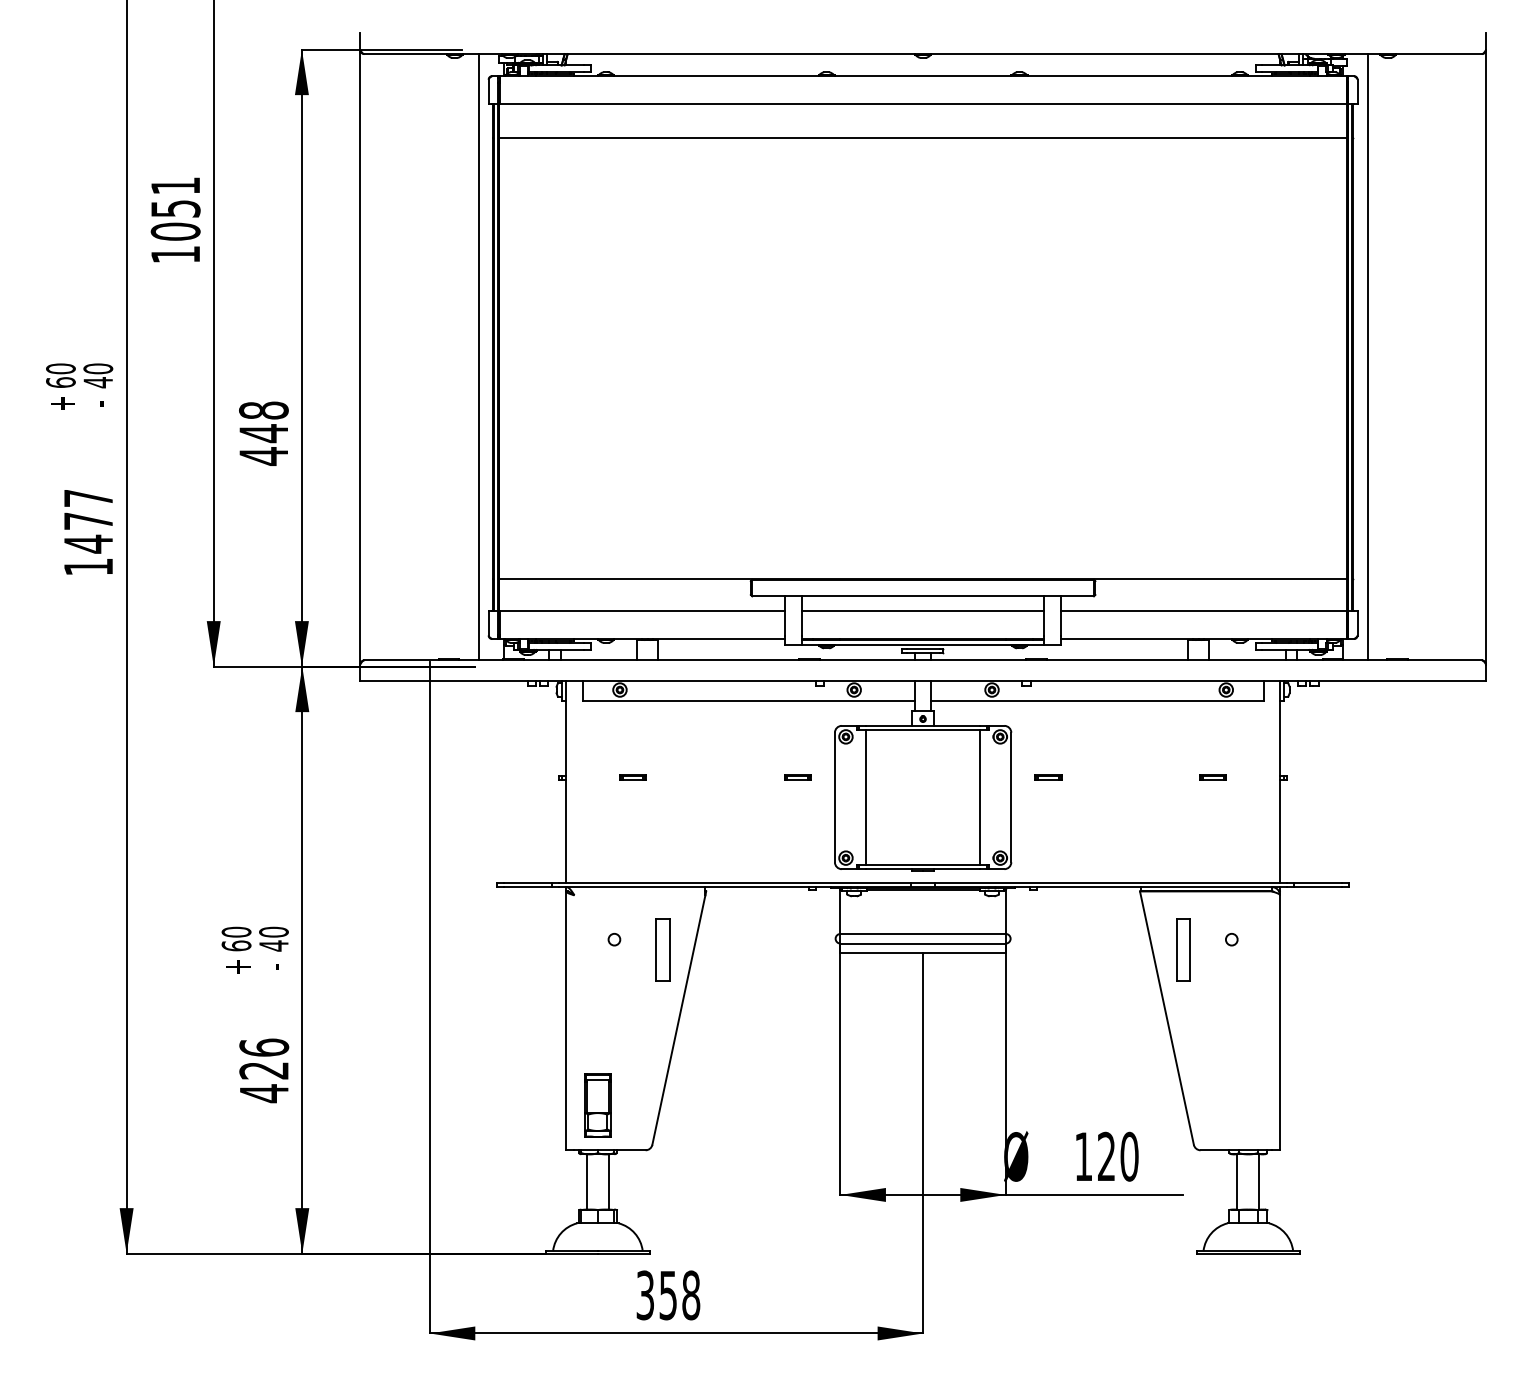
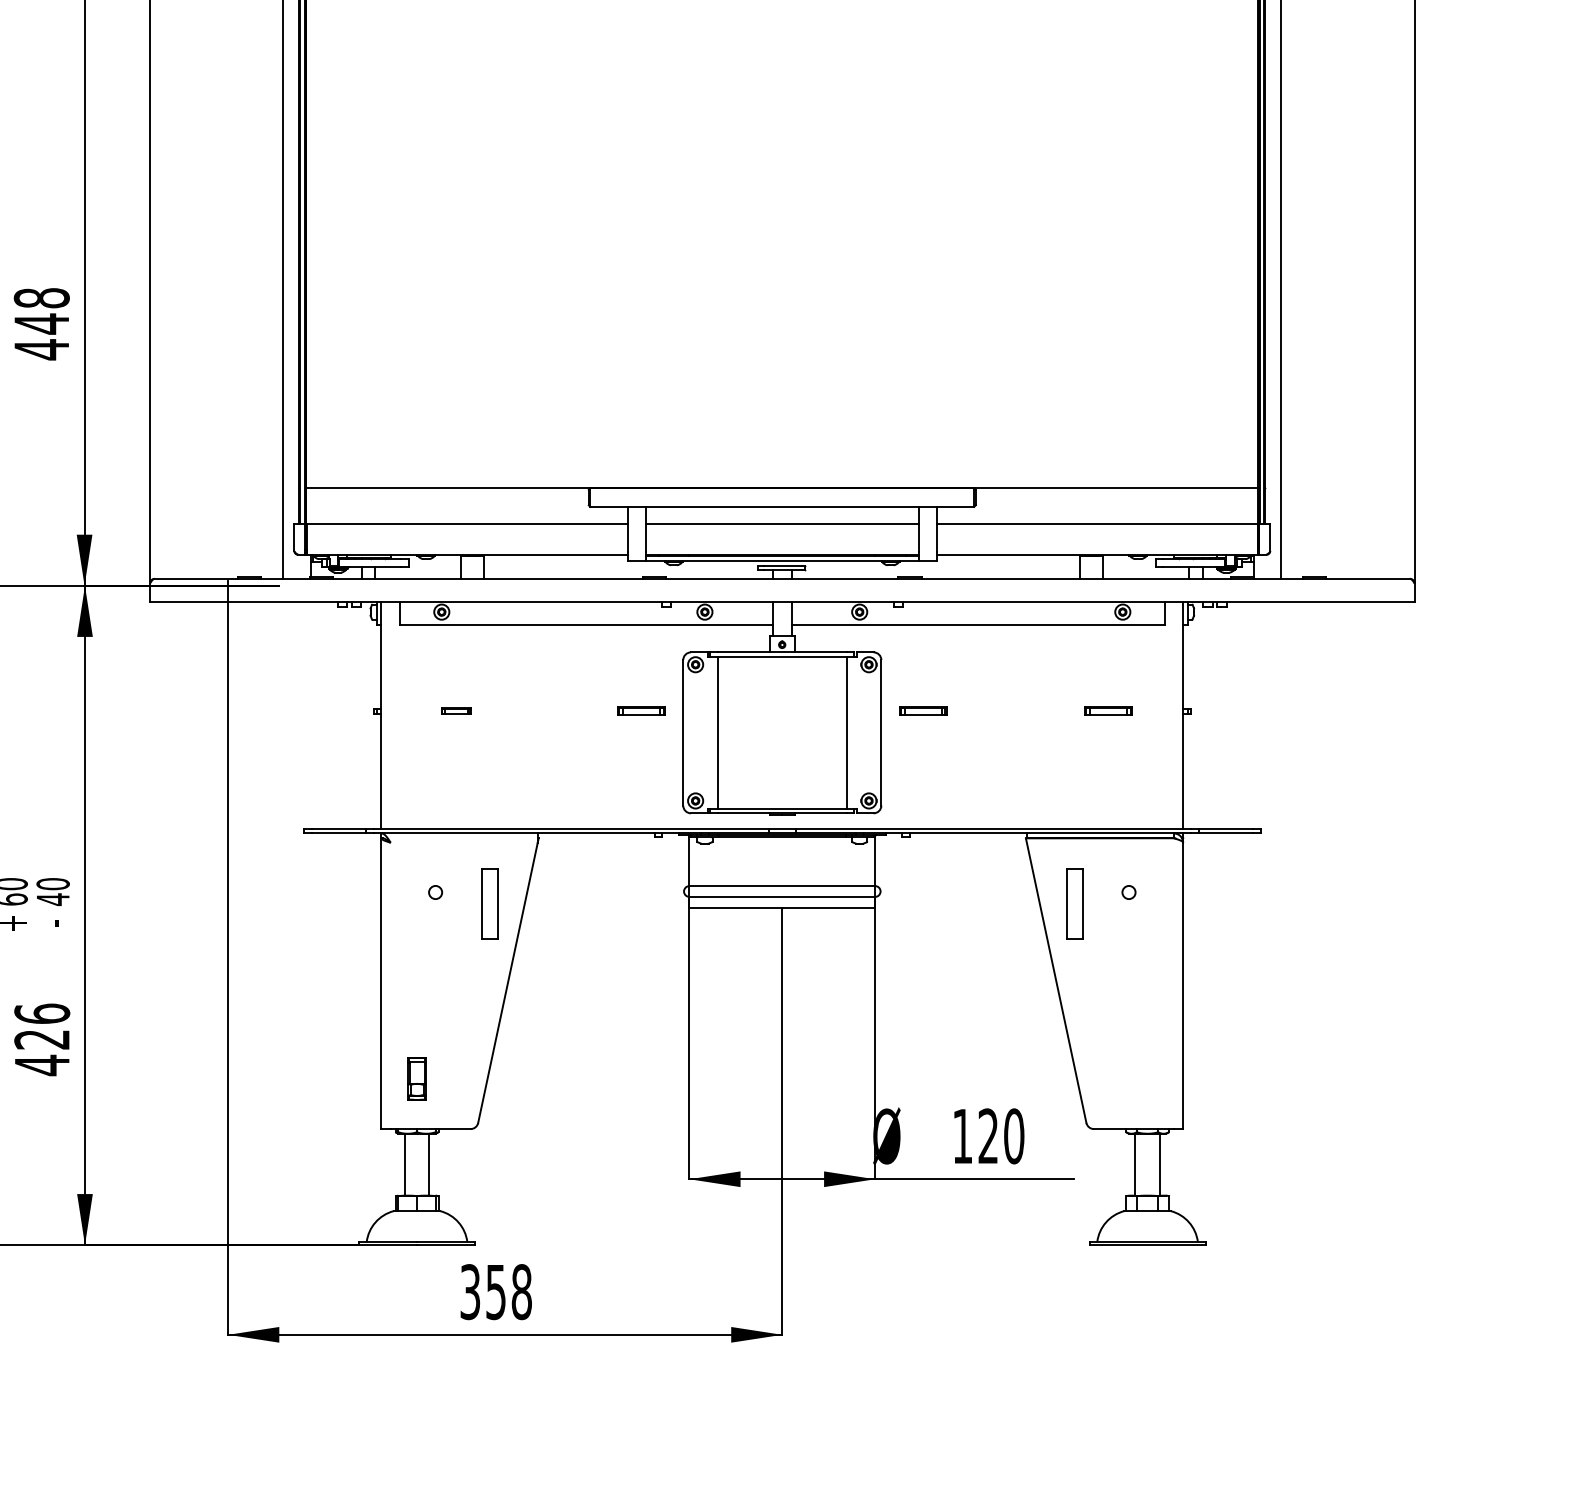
part: (797, 777) -> (641, 710), size x1.6
part: (1048, 777) -> (923, 710), size x1.6
part: (1212, 777) -> (1107, 710), size x1.6
part: (597, 1105) -> (416, 1078), size x0.6

